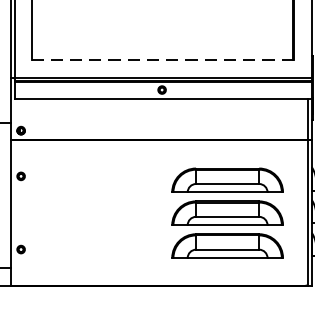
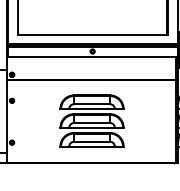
line: (163, 60) -> (93, 34), dashed -> solid
part: (226, 212) -> (91, 120), moved

